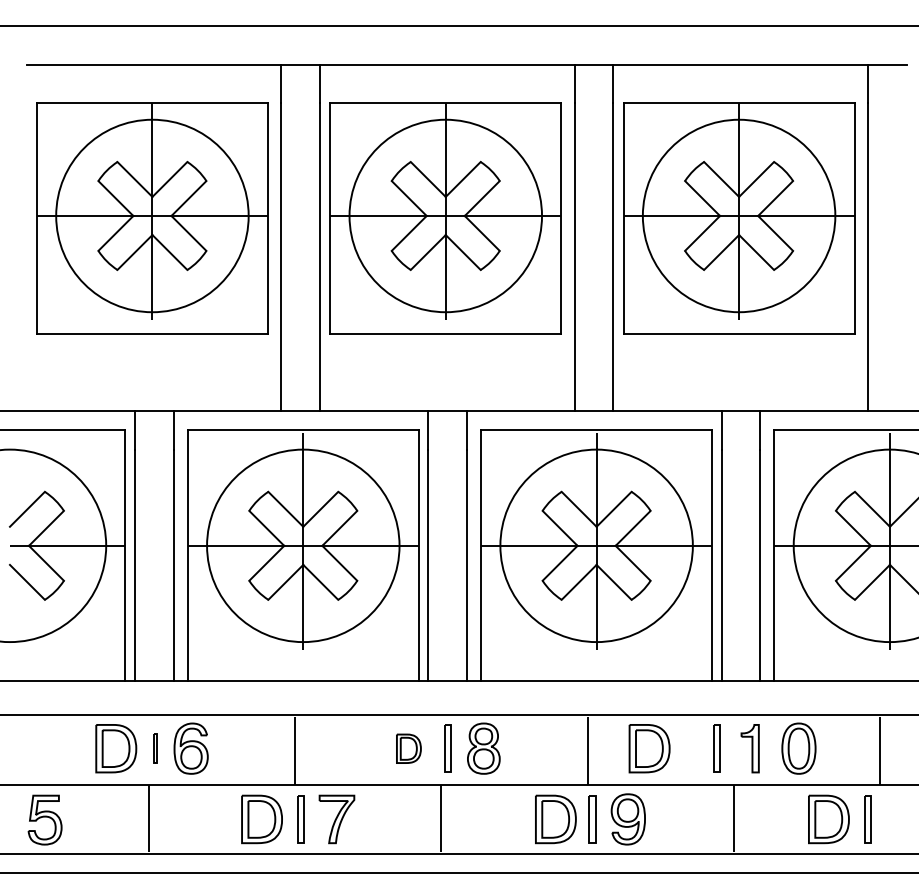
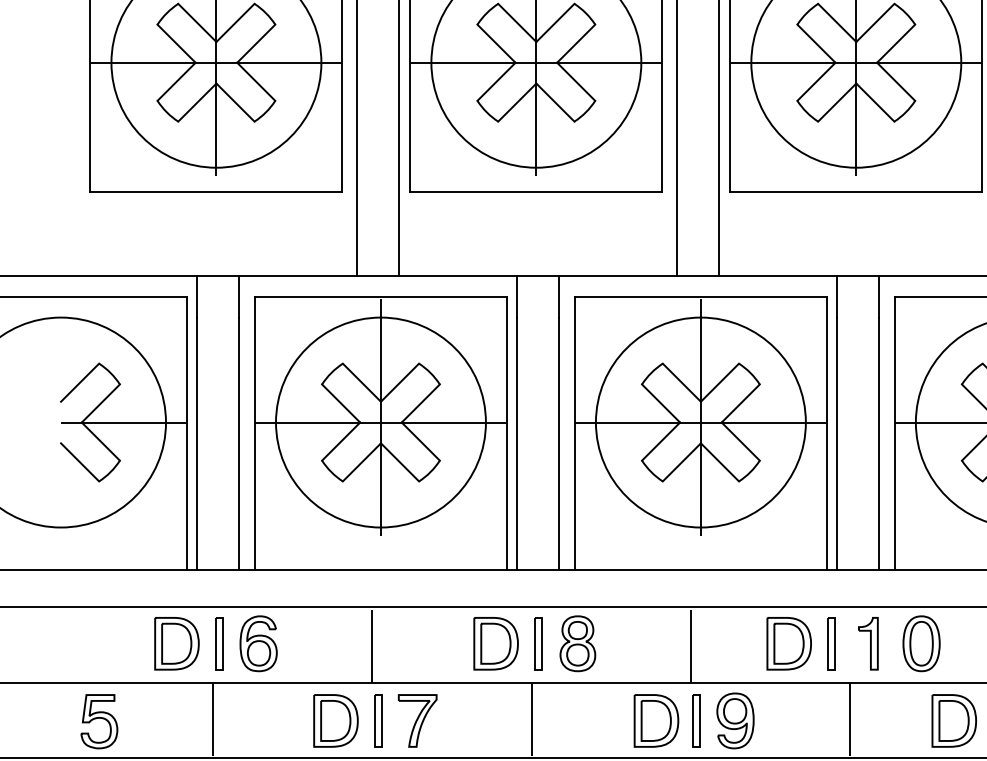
part: (155, 748) -> (219, 643), size x1.67
part: (408, 748) -> (495, 643), size x1.67
part: (649, 748) -> (789, 643), moved

